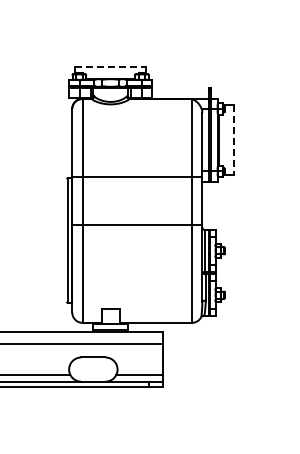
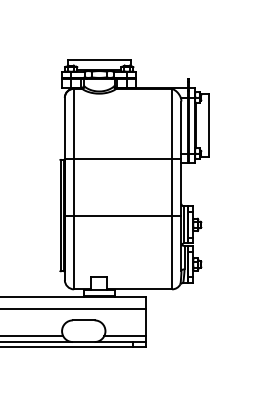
line: (111, 66) -> (100, 59), dashed -> solid
line: (233, 140) -> (209, 126), dashed -> solid
line: (137, 225) -> (123, 216), moved

